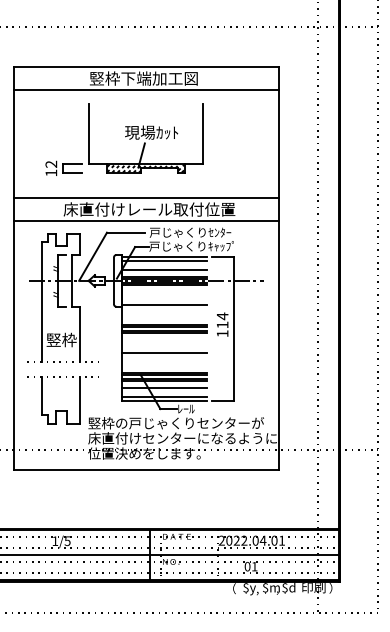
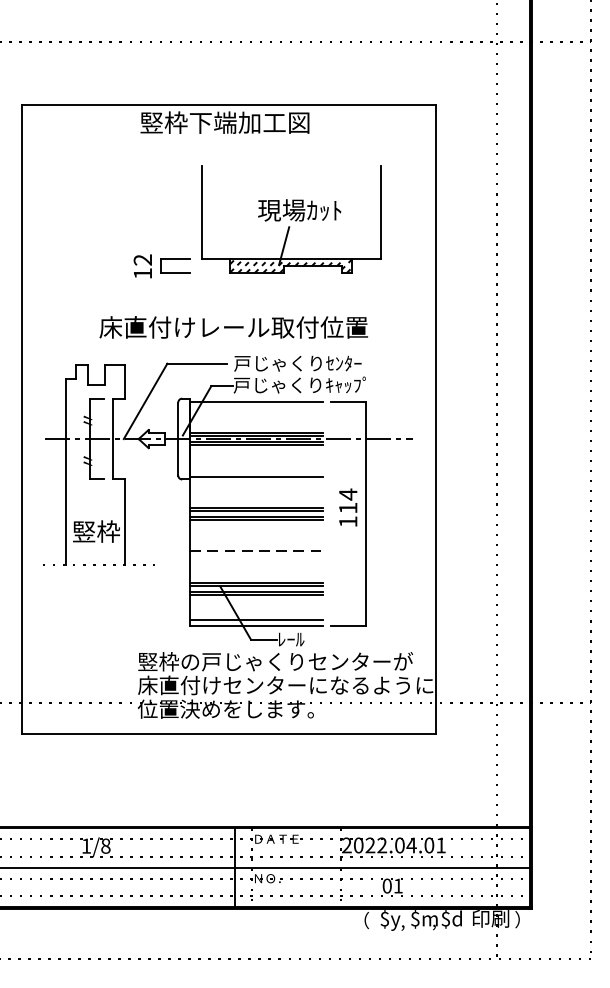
line: (145, 90) -> (227, 141), removed
part: (124, 139) -> (257, 221), moved
line: (145, 198) -> (227, 310), removed
line: (145, 221) -> (227, 346), removed
line: (163, 260) -> (255, 407), removed
line: (163, 269) -> (255, 421), removed
line: (164, 352) -> (257, 551), solid -> dashed
line: (163, 388) -> (255, 607), removed
part: (62, 410) -> (97, 641), removed
text: (67, 540) -> (105, 845), 1/5 -> 1/8

